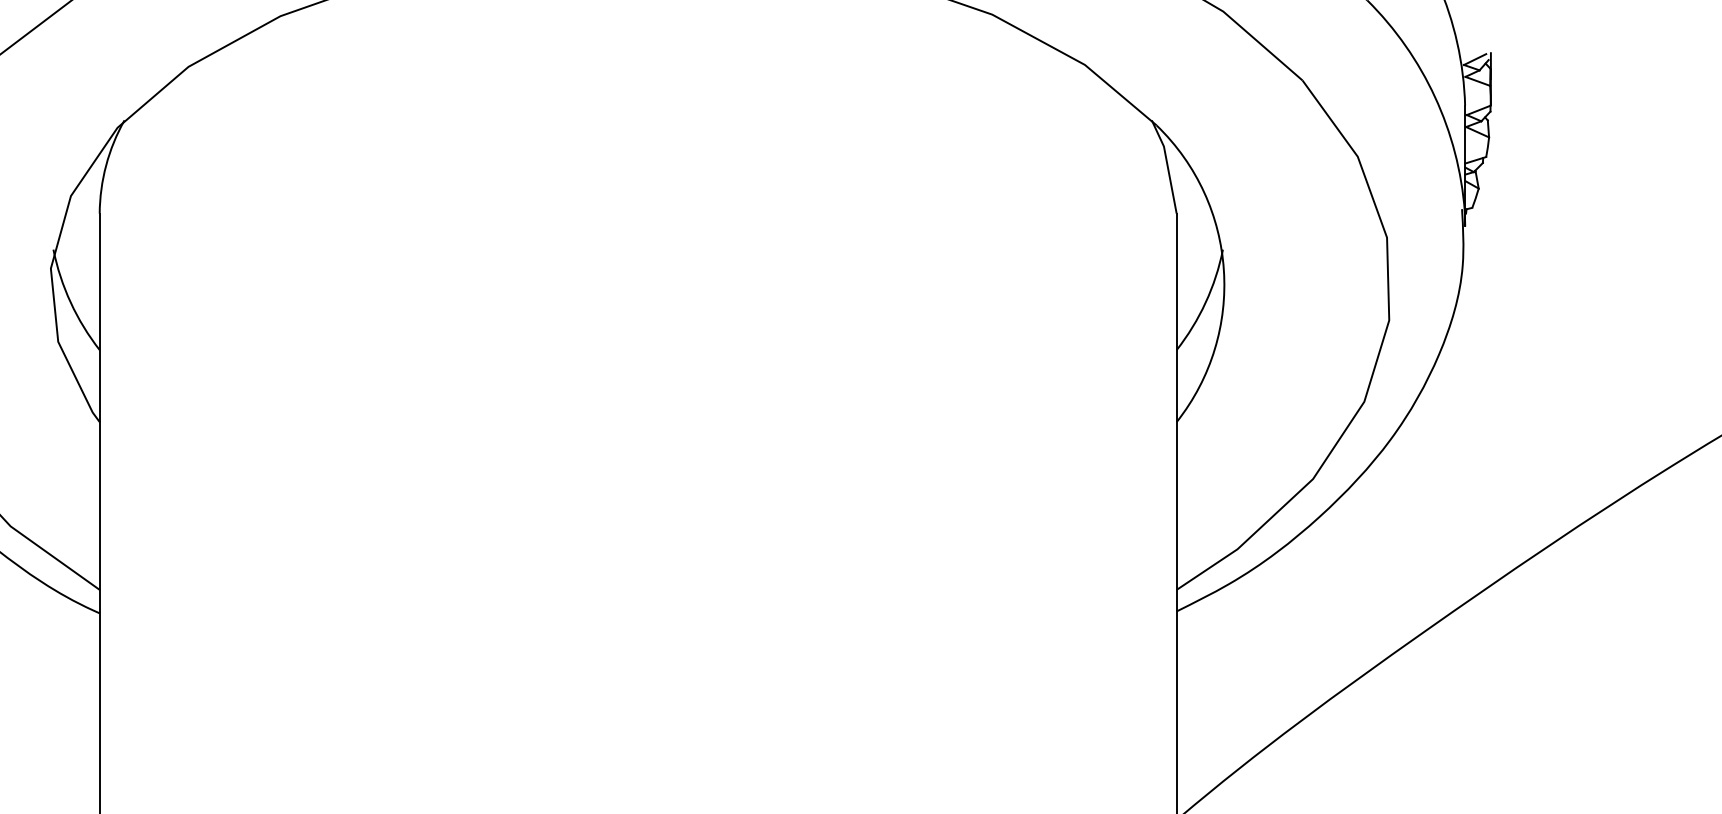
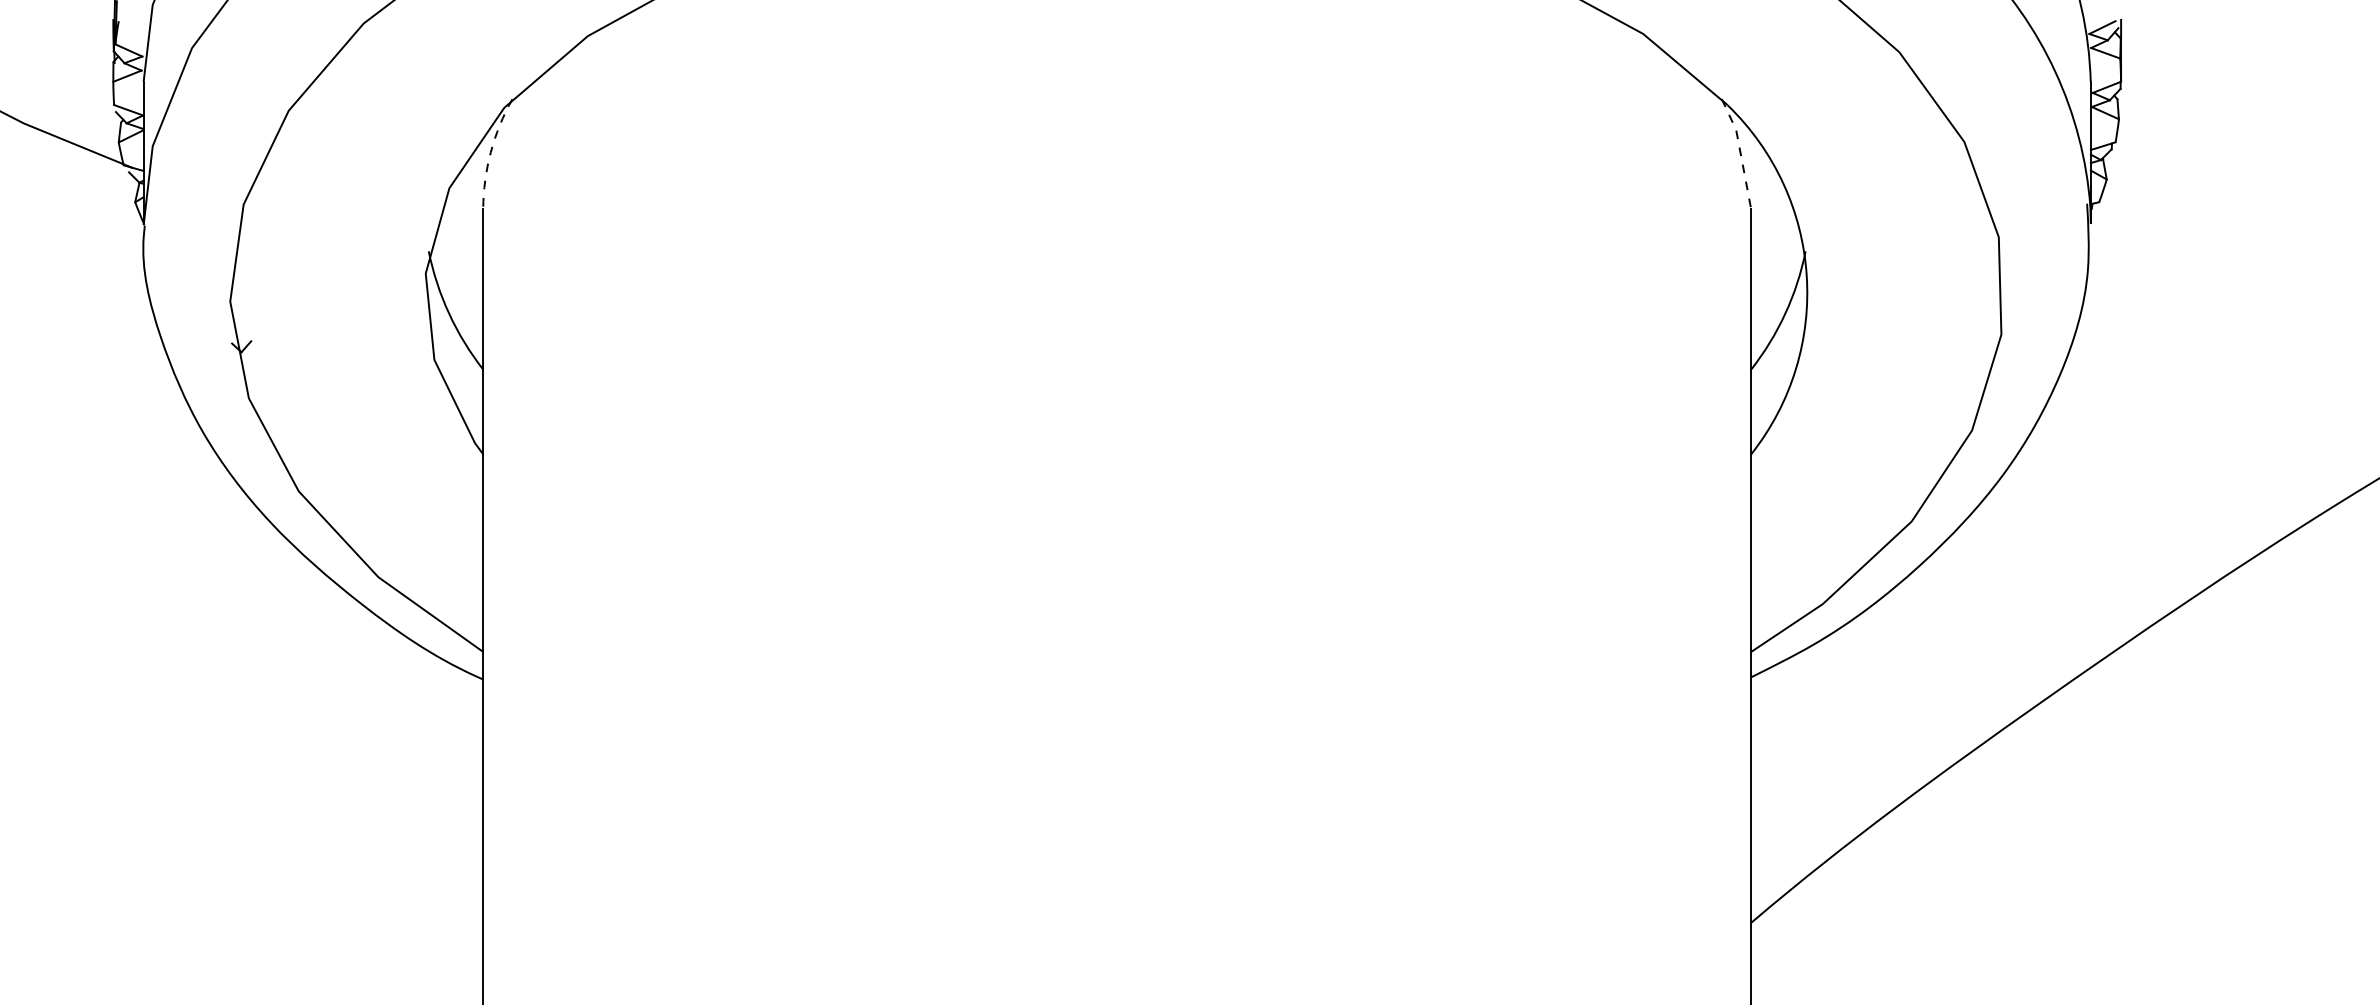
arc: (105, 165) -> (490, 152), solid -> dashed
line: (1167, 165) -> (1740, 152), solid -> dashed

